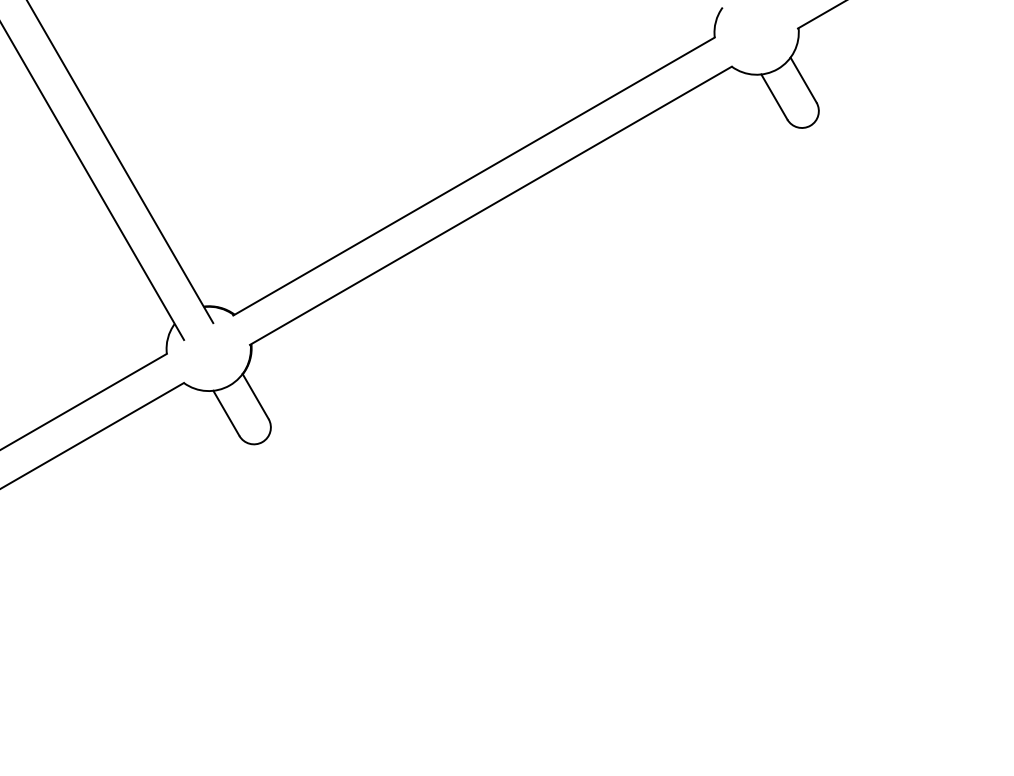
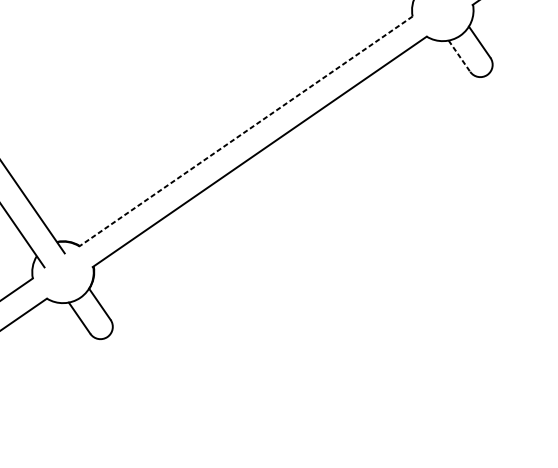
line: (774, 97) -> (459, 56), solid -> dashed
line: (474, 176) -> (246, 131), solid -> dashed

